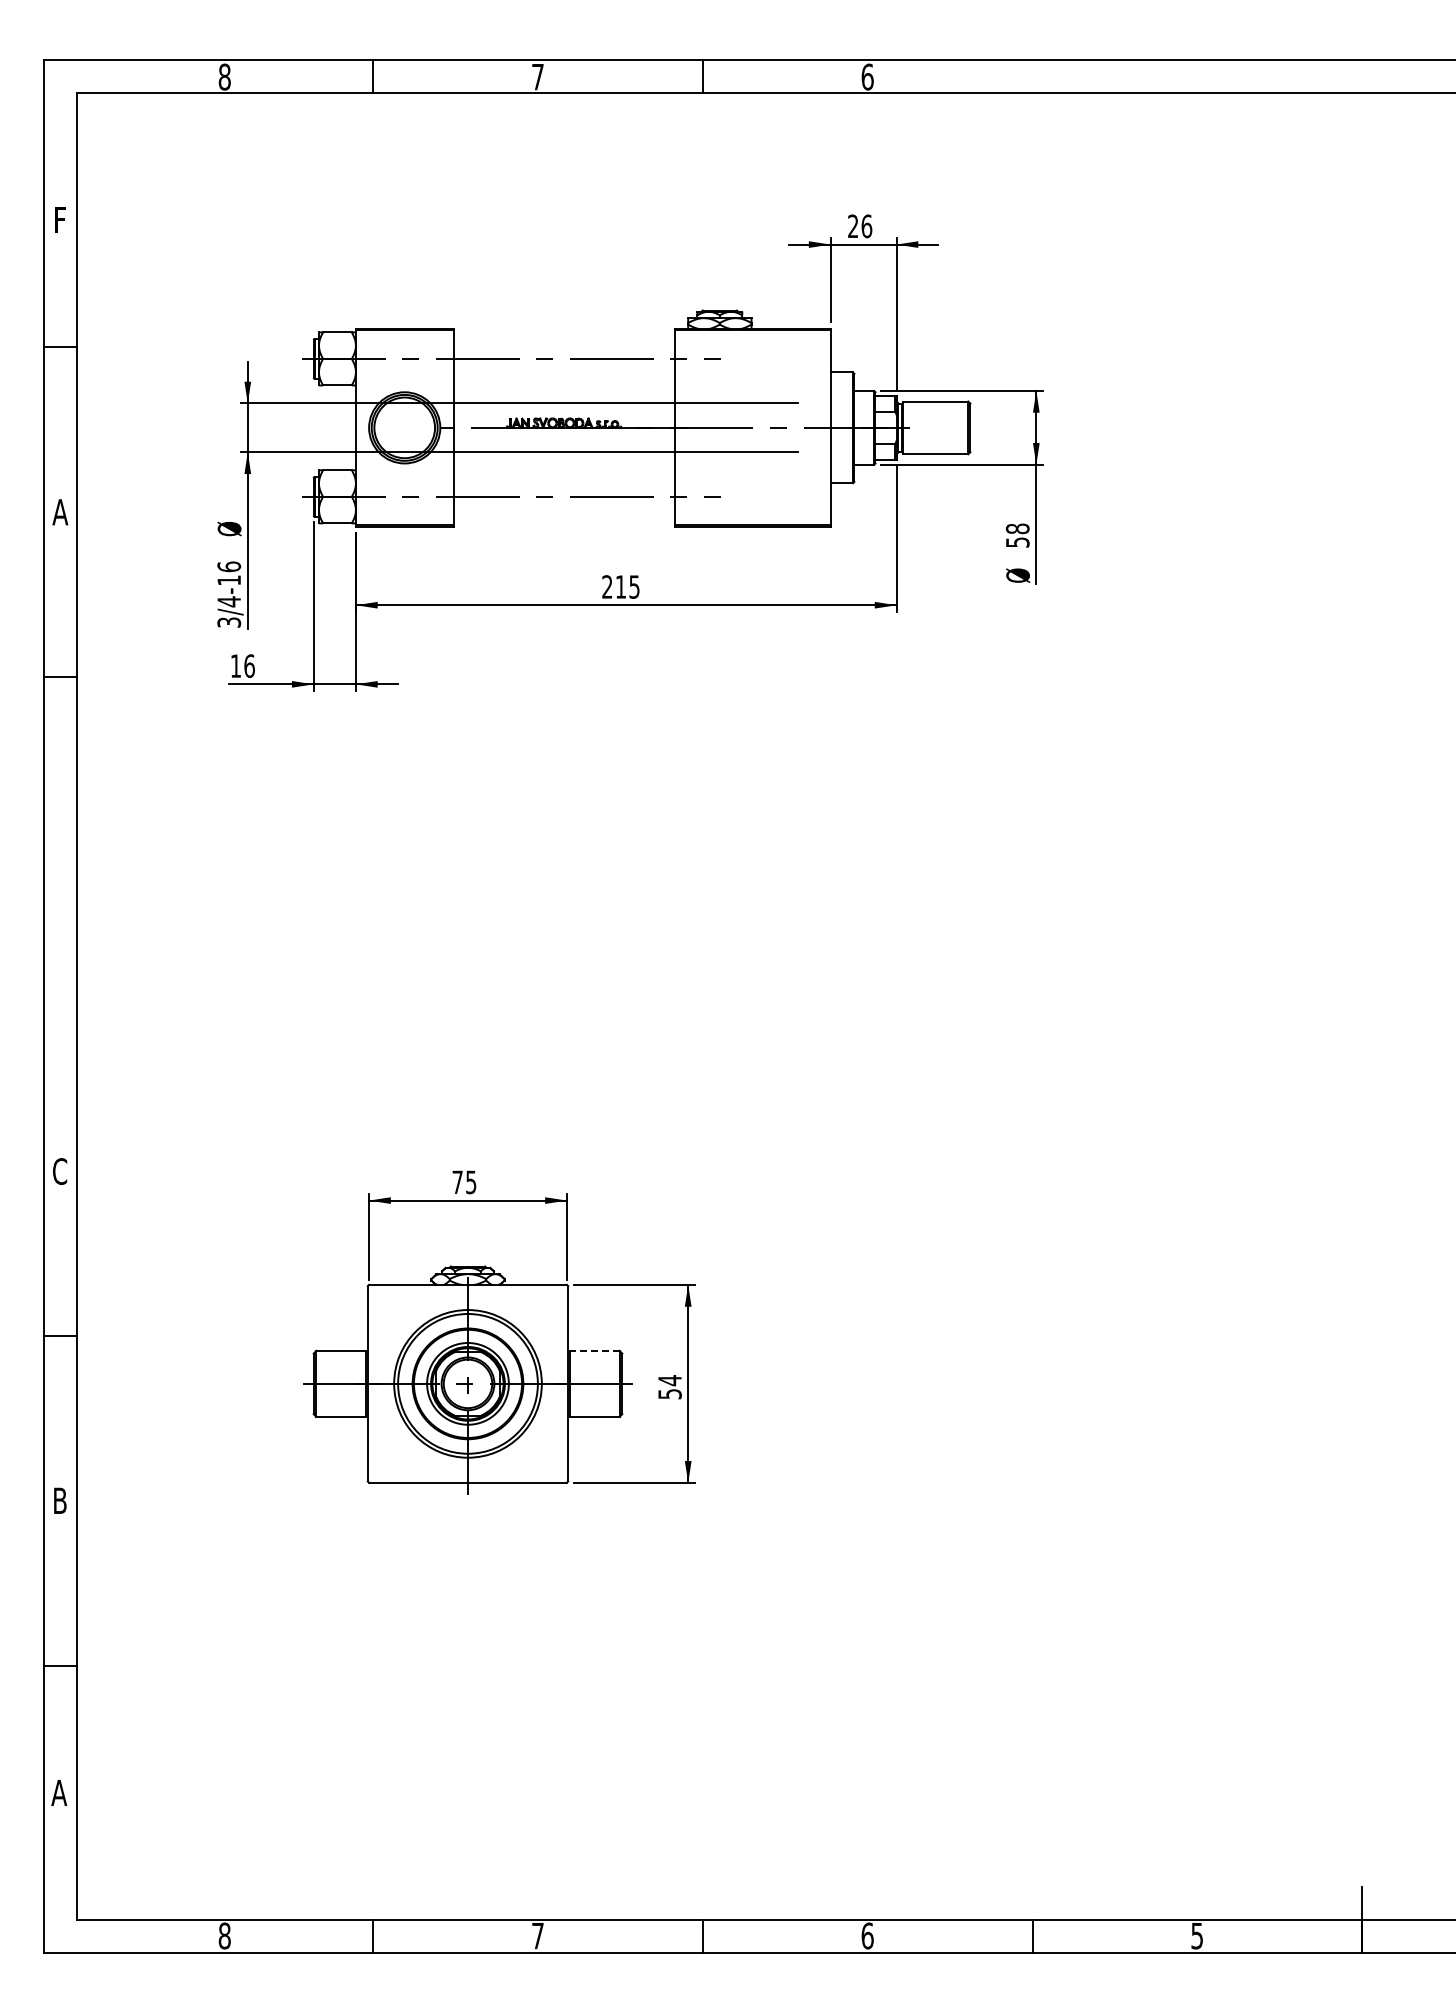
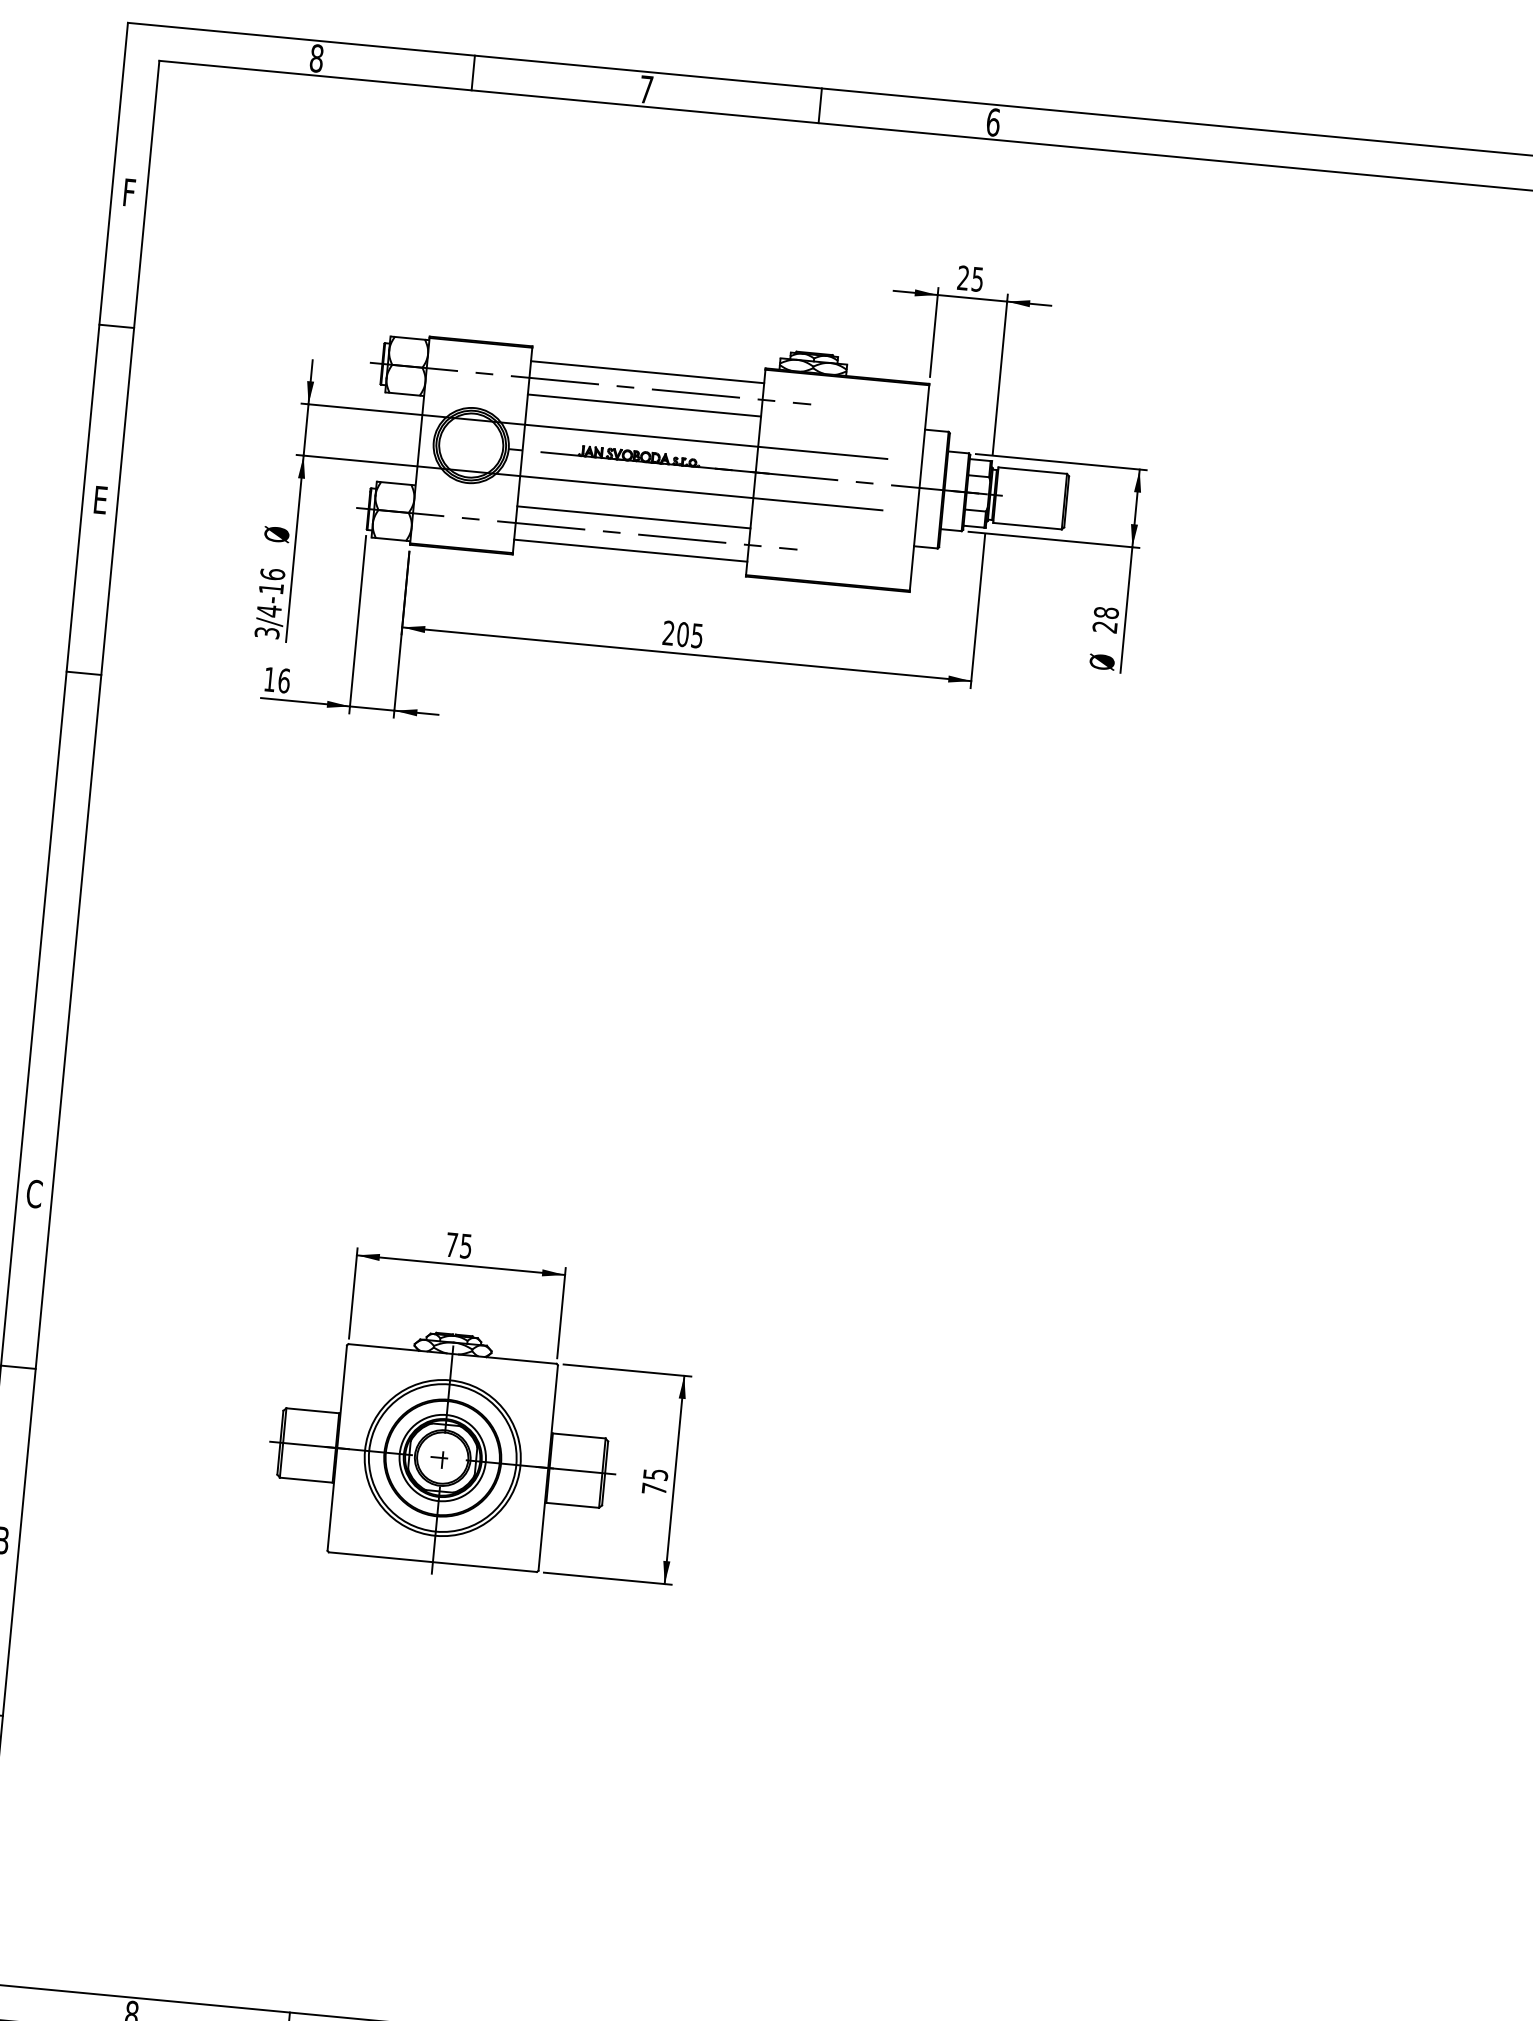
text: (866, 226) -> (977, 279), 26 -> 25
line: (564, 343) -> (647, 372), added
line: (564, 374) -> (644, 405), added
line: (564, 481) -> (634, 517), added
text: (60, 512) -> (100, 500), A -> E
line: (564, 512) -> (631, 550), added
text: (1017, 542) -> (1104, 627), 58 -> 28
text: (620, 586) -> (682, 633), 215 -> 205
line: (594, 1350) -> (579, 1435), dashed -> solid
text: (669, 1387) -> (654, 1481), 54 -> 75

